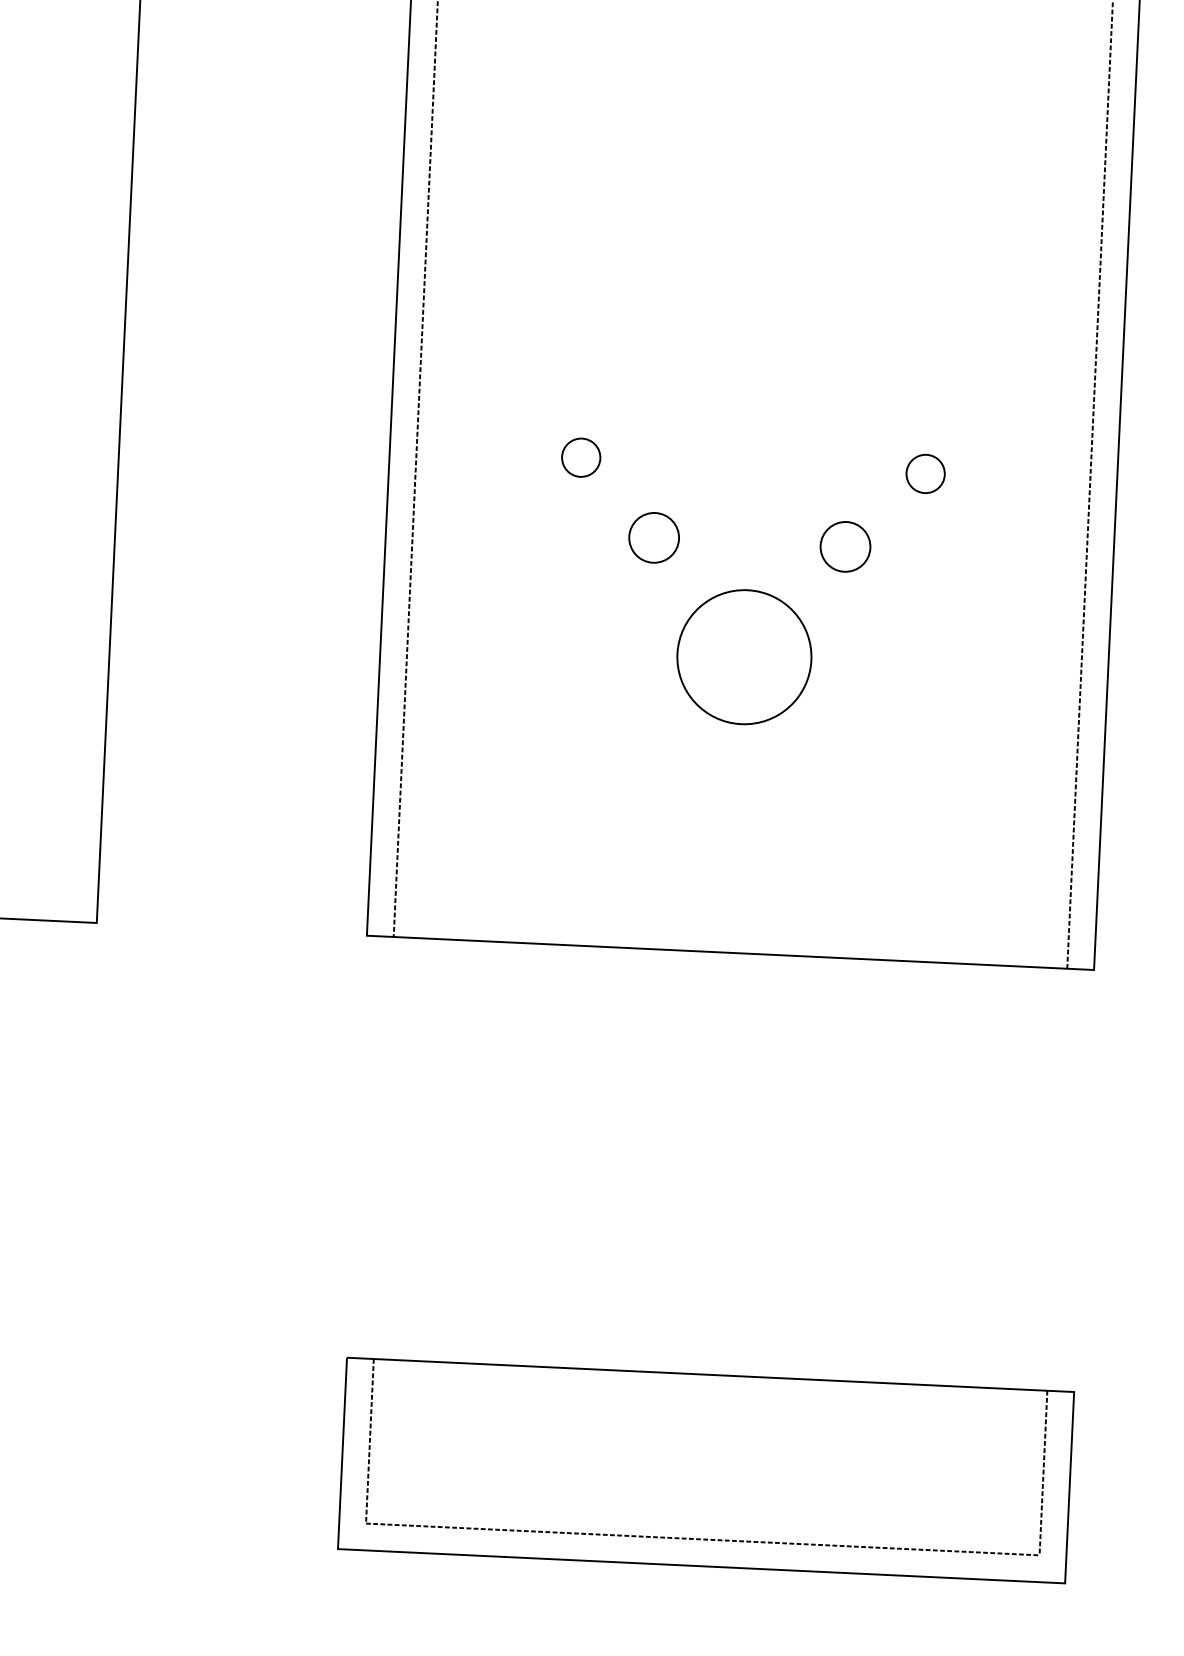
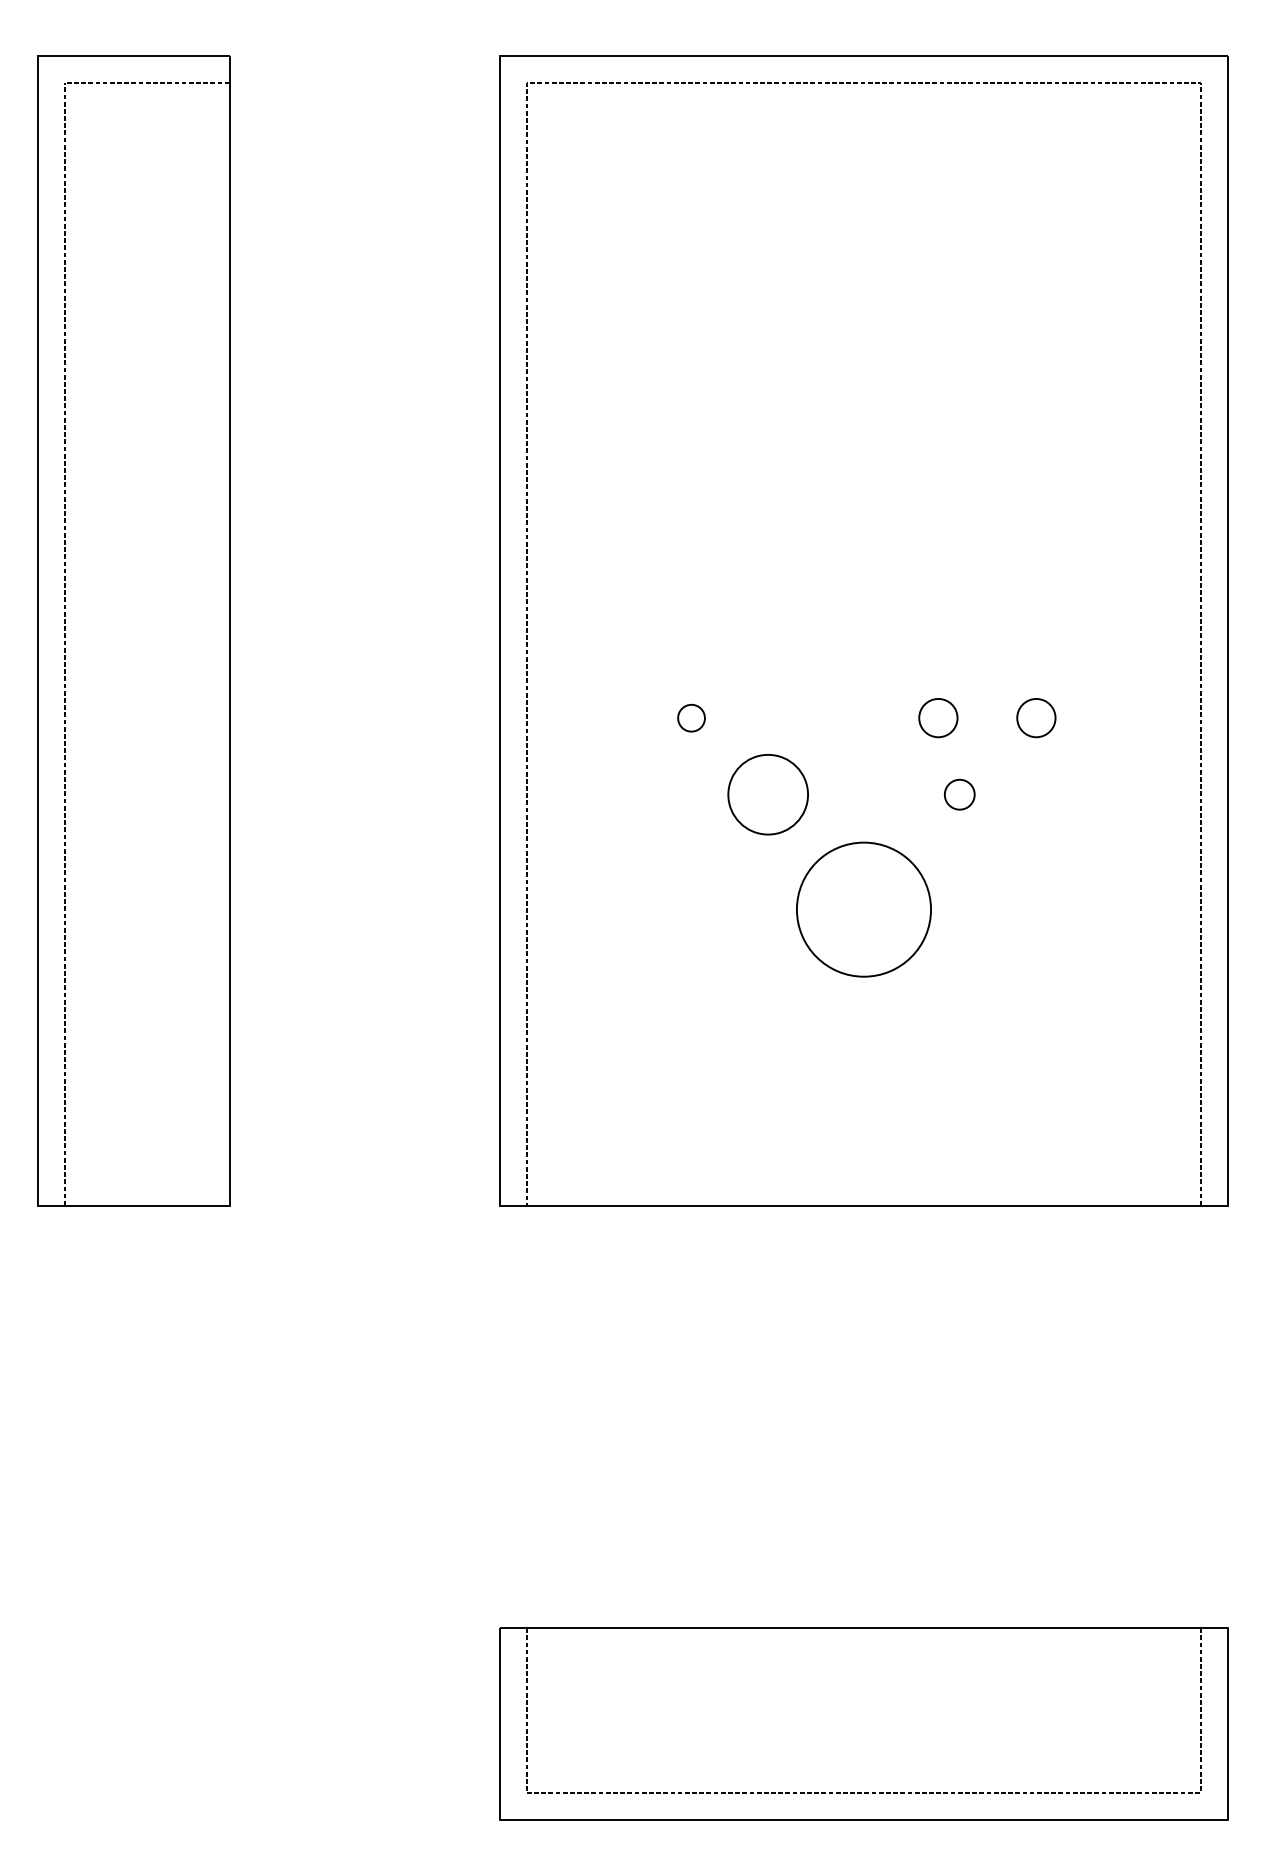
circle: (581, 458) -> (691, 718), size x0.7
circle: (827, 469) -> (938, 718), added
circle: (654, 537) -> (768, 794), size x1.6
circle: (845, 546) -> (959, 794), size x0.6

